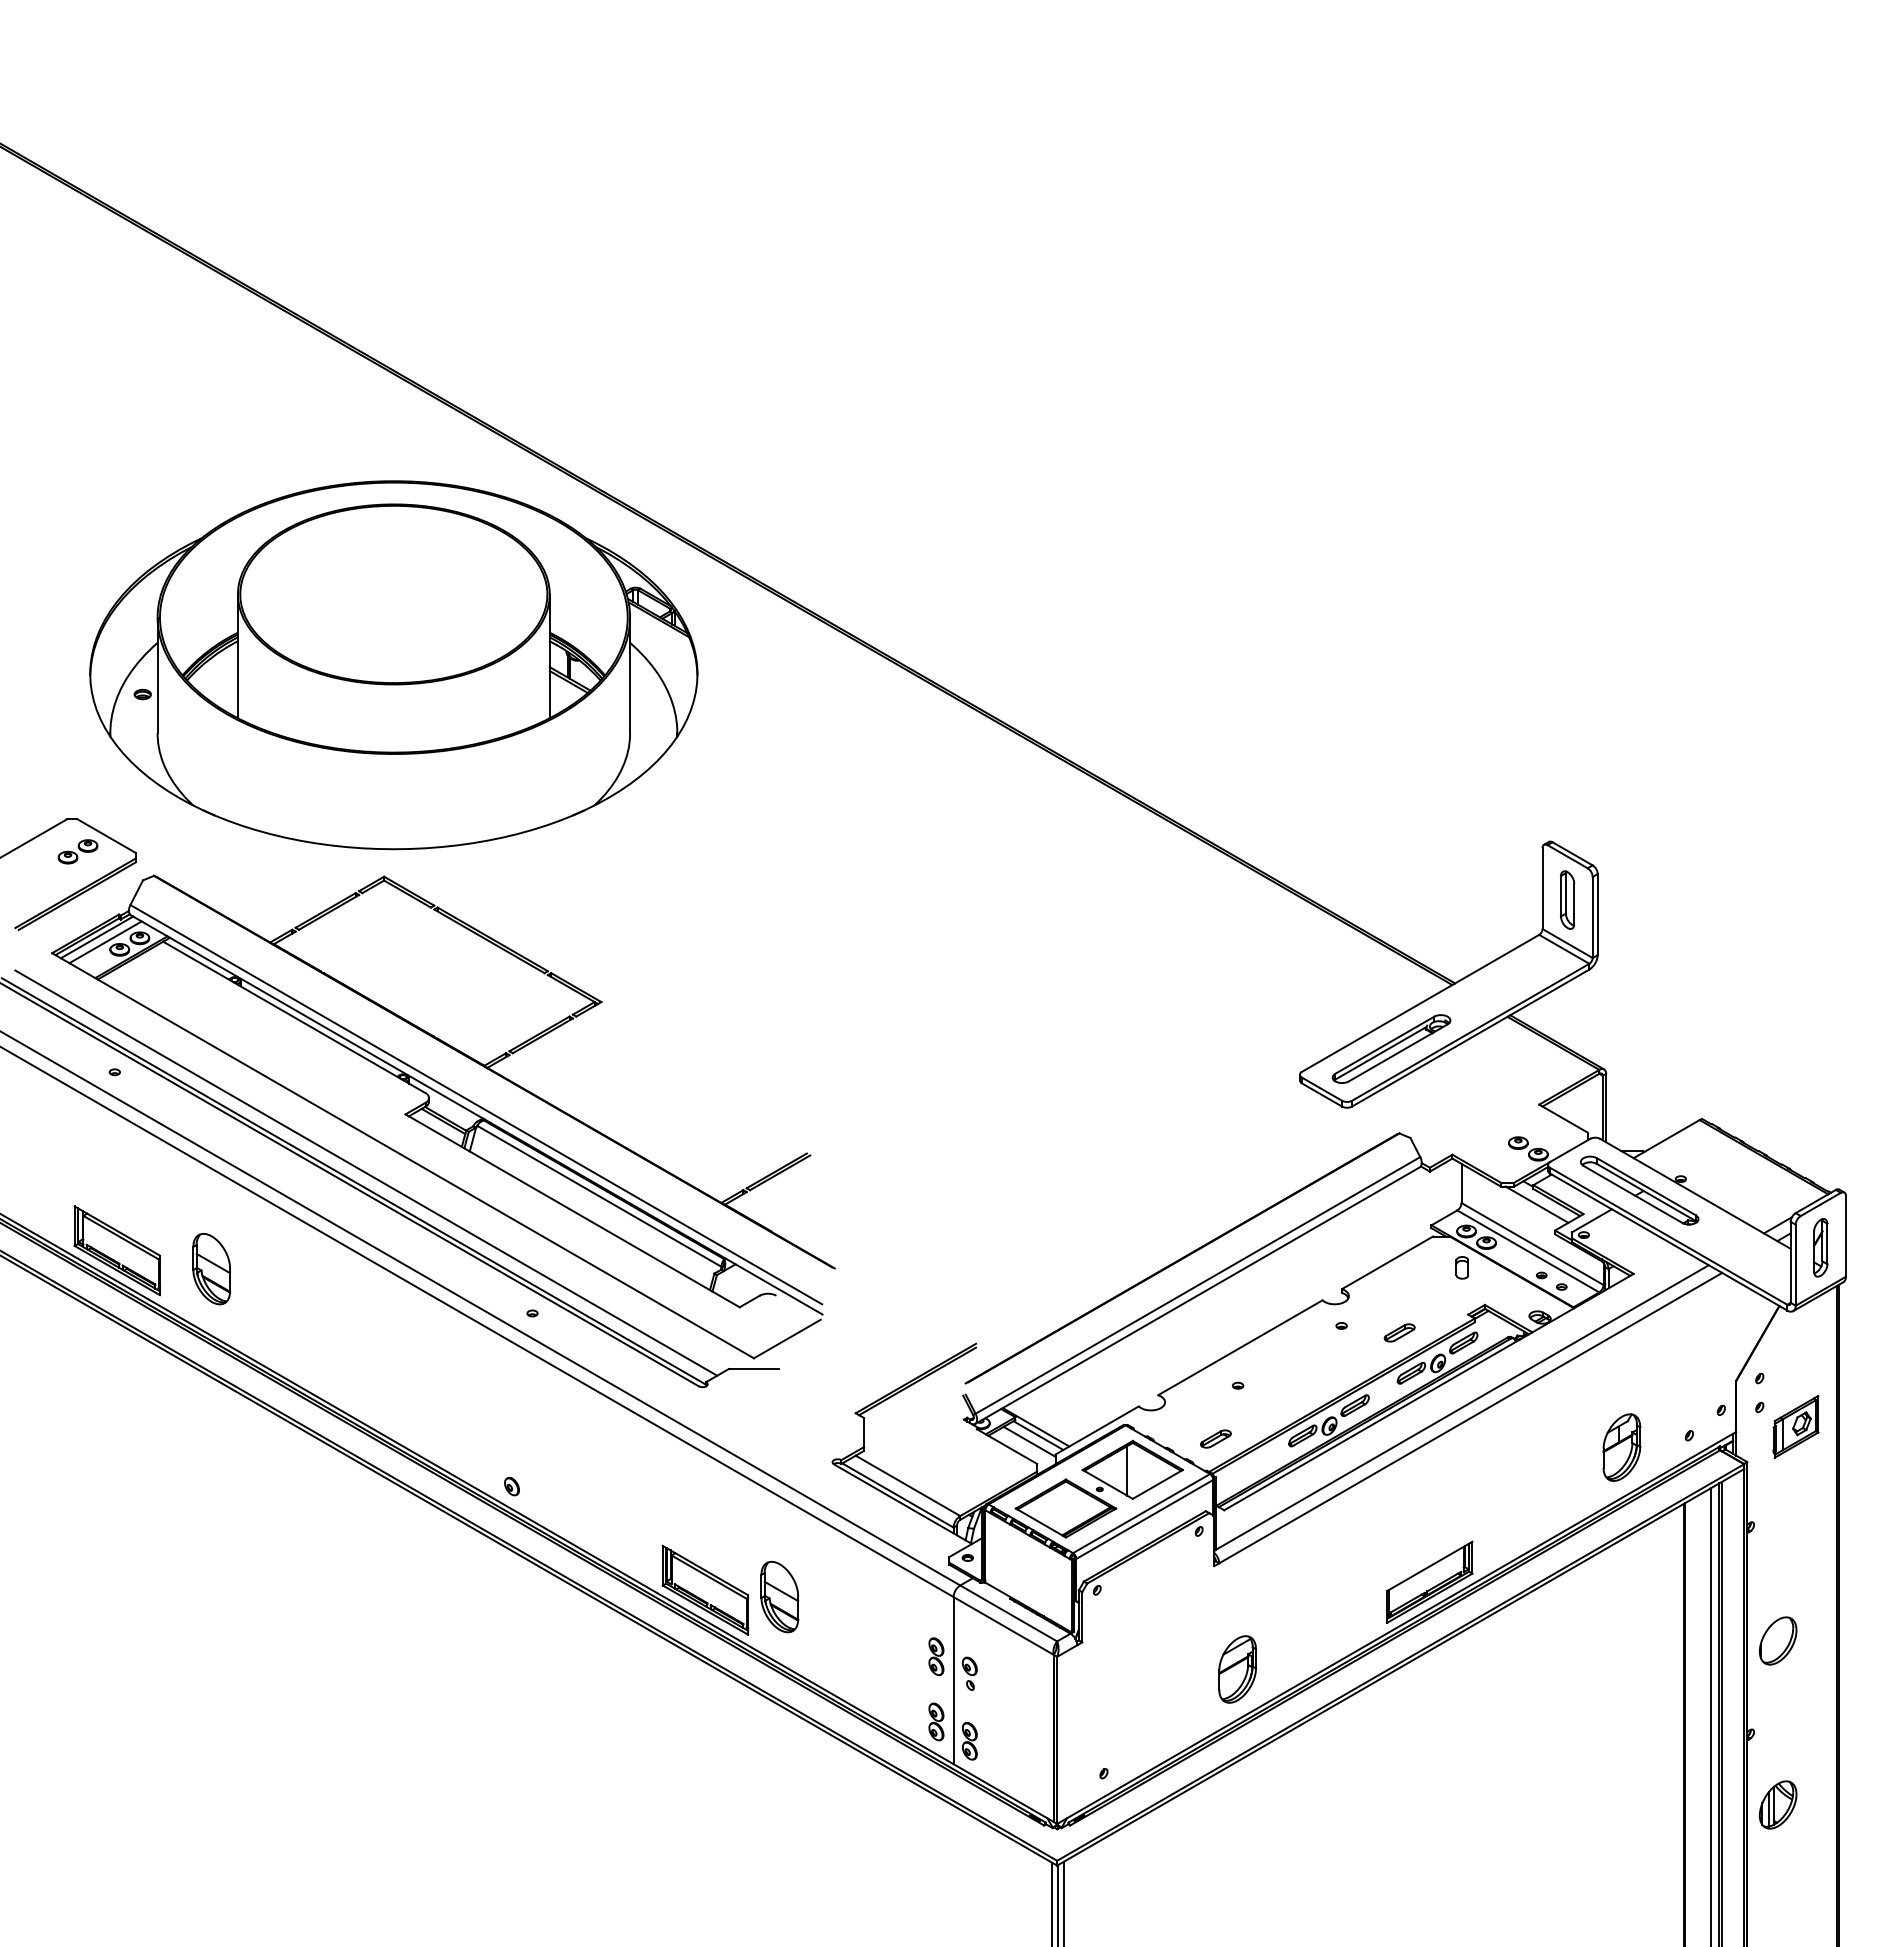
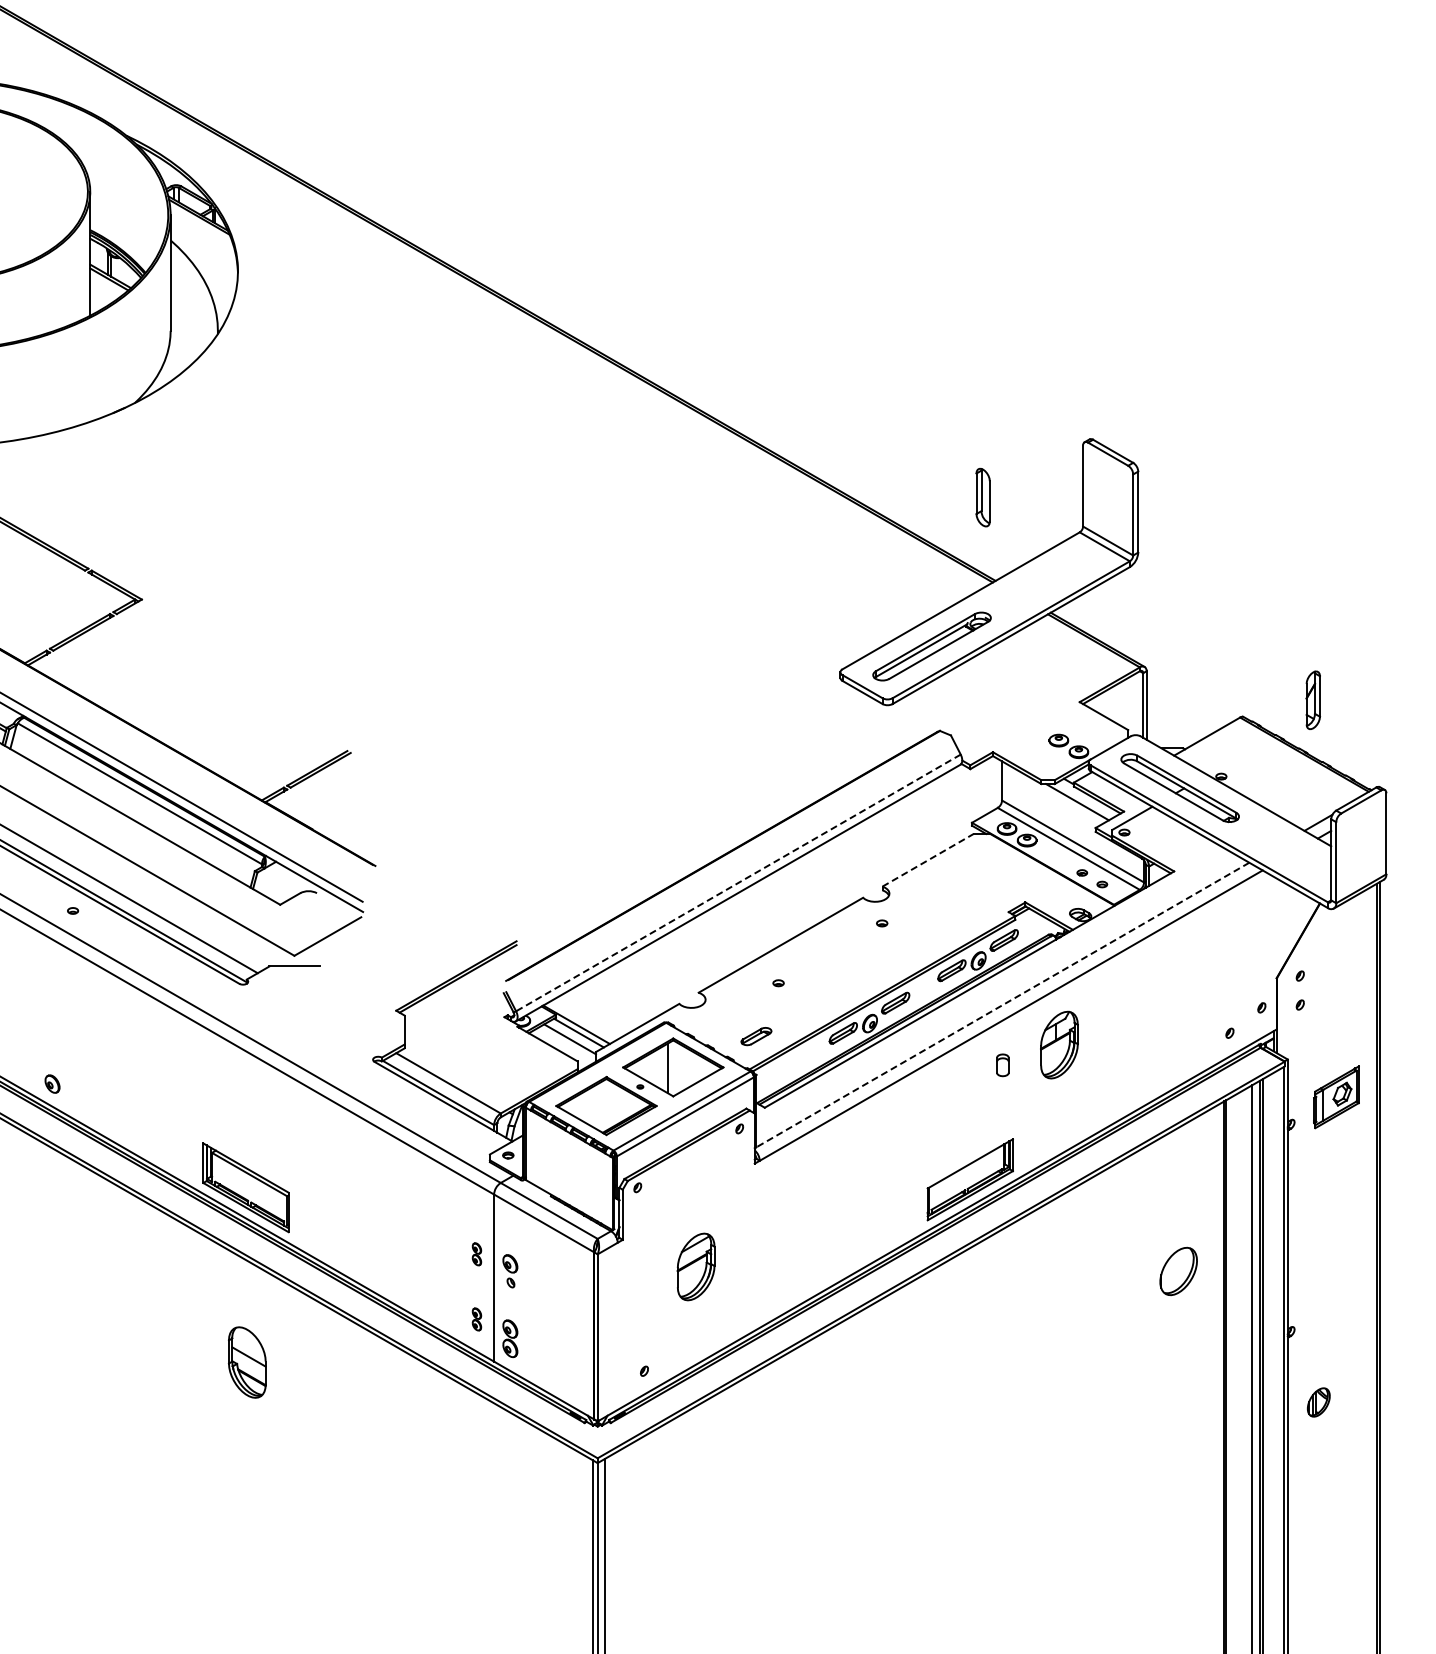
part: (1567, 899) -> (983, 496), moved
part: (1820, 1247) -> (1313, 699), moved
line: (1387, 1262) -> (928, 859), solid -> dashed
part: (1461, 1267) -> (1002, 1064), moved
line: (1197, 1285) -> (738, 882), solid -> dashed
part: (1399, 1332) -> (940, 929), removed
line: (1462, 1407) -> (1003, 1004), solid -> dashed
part: (1795, 1426) -> (1336, 1096), moved
part: (1621, 1447) -> (1059, 1044), moved
part: (779, 1596) -> (247, 1361), moved
part: (1778, 1640) -> (1179, 1270), moved
part: (936, 1656) -> (477, 1253), size x0.6
part: (1237, 1669) -> (696, 1266), moved
part: (936, 1721) -> (477, 1318), size x0.6
part: (1778, 1804) -> (1319, 1401), size x0.6

